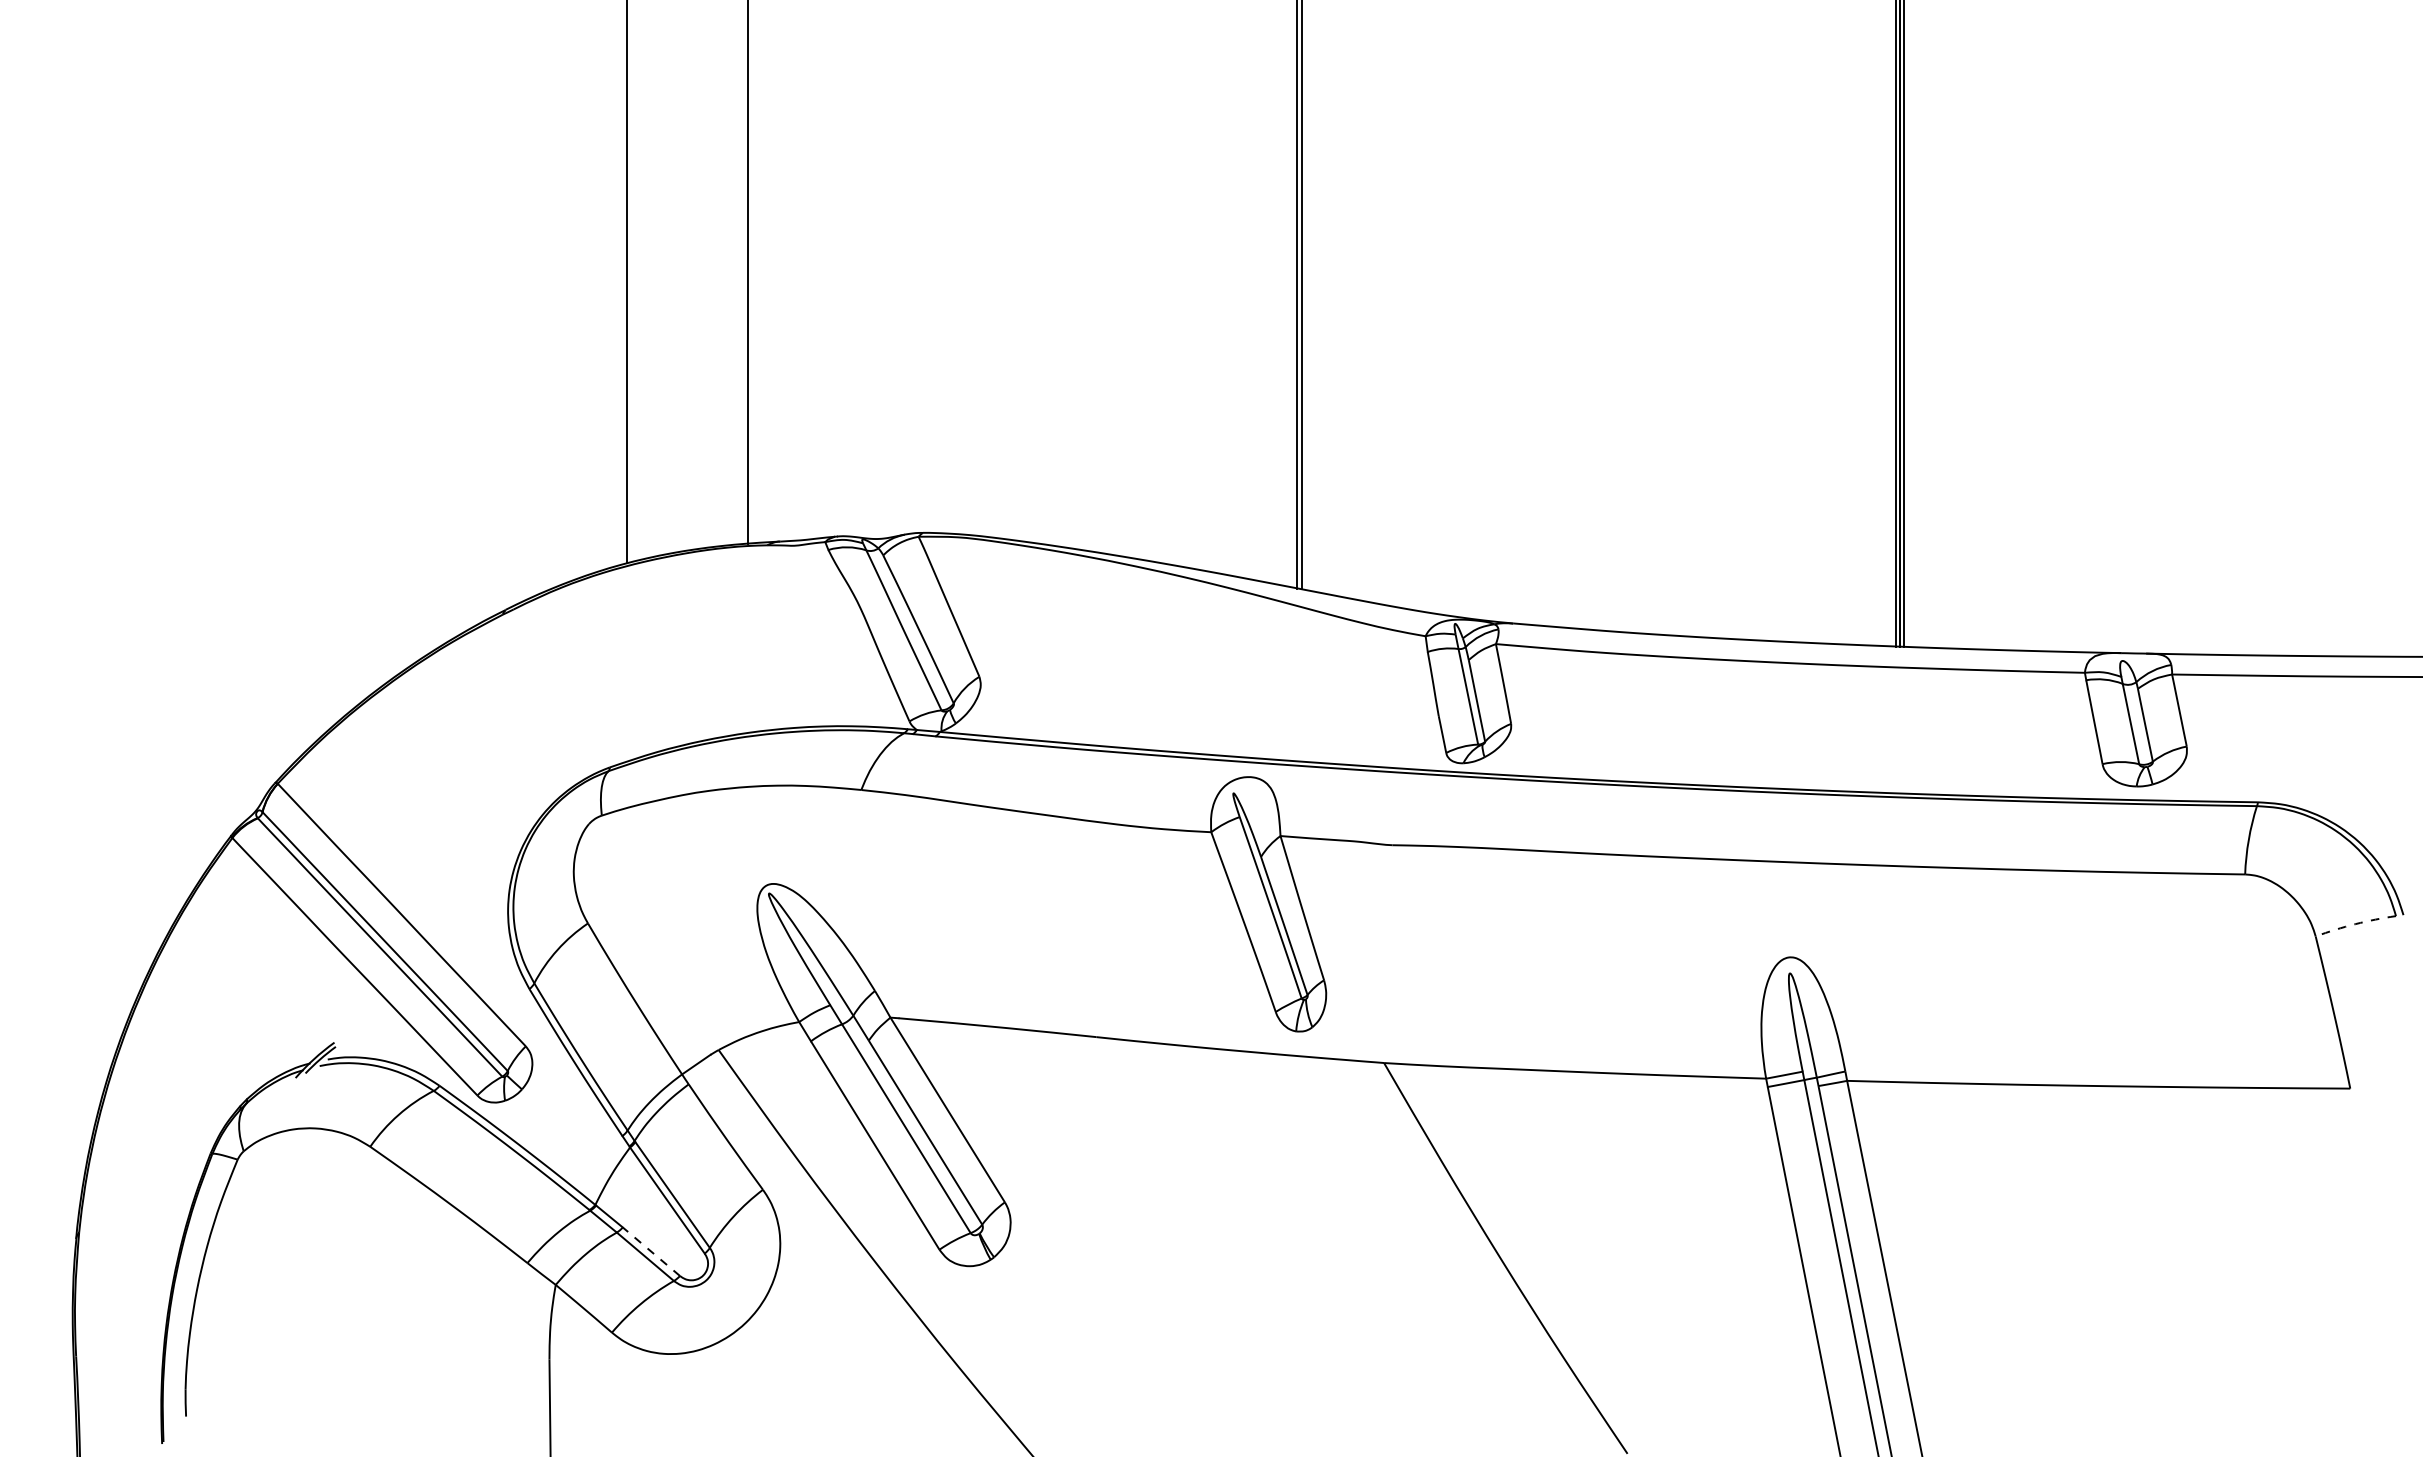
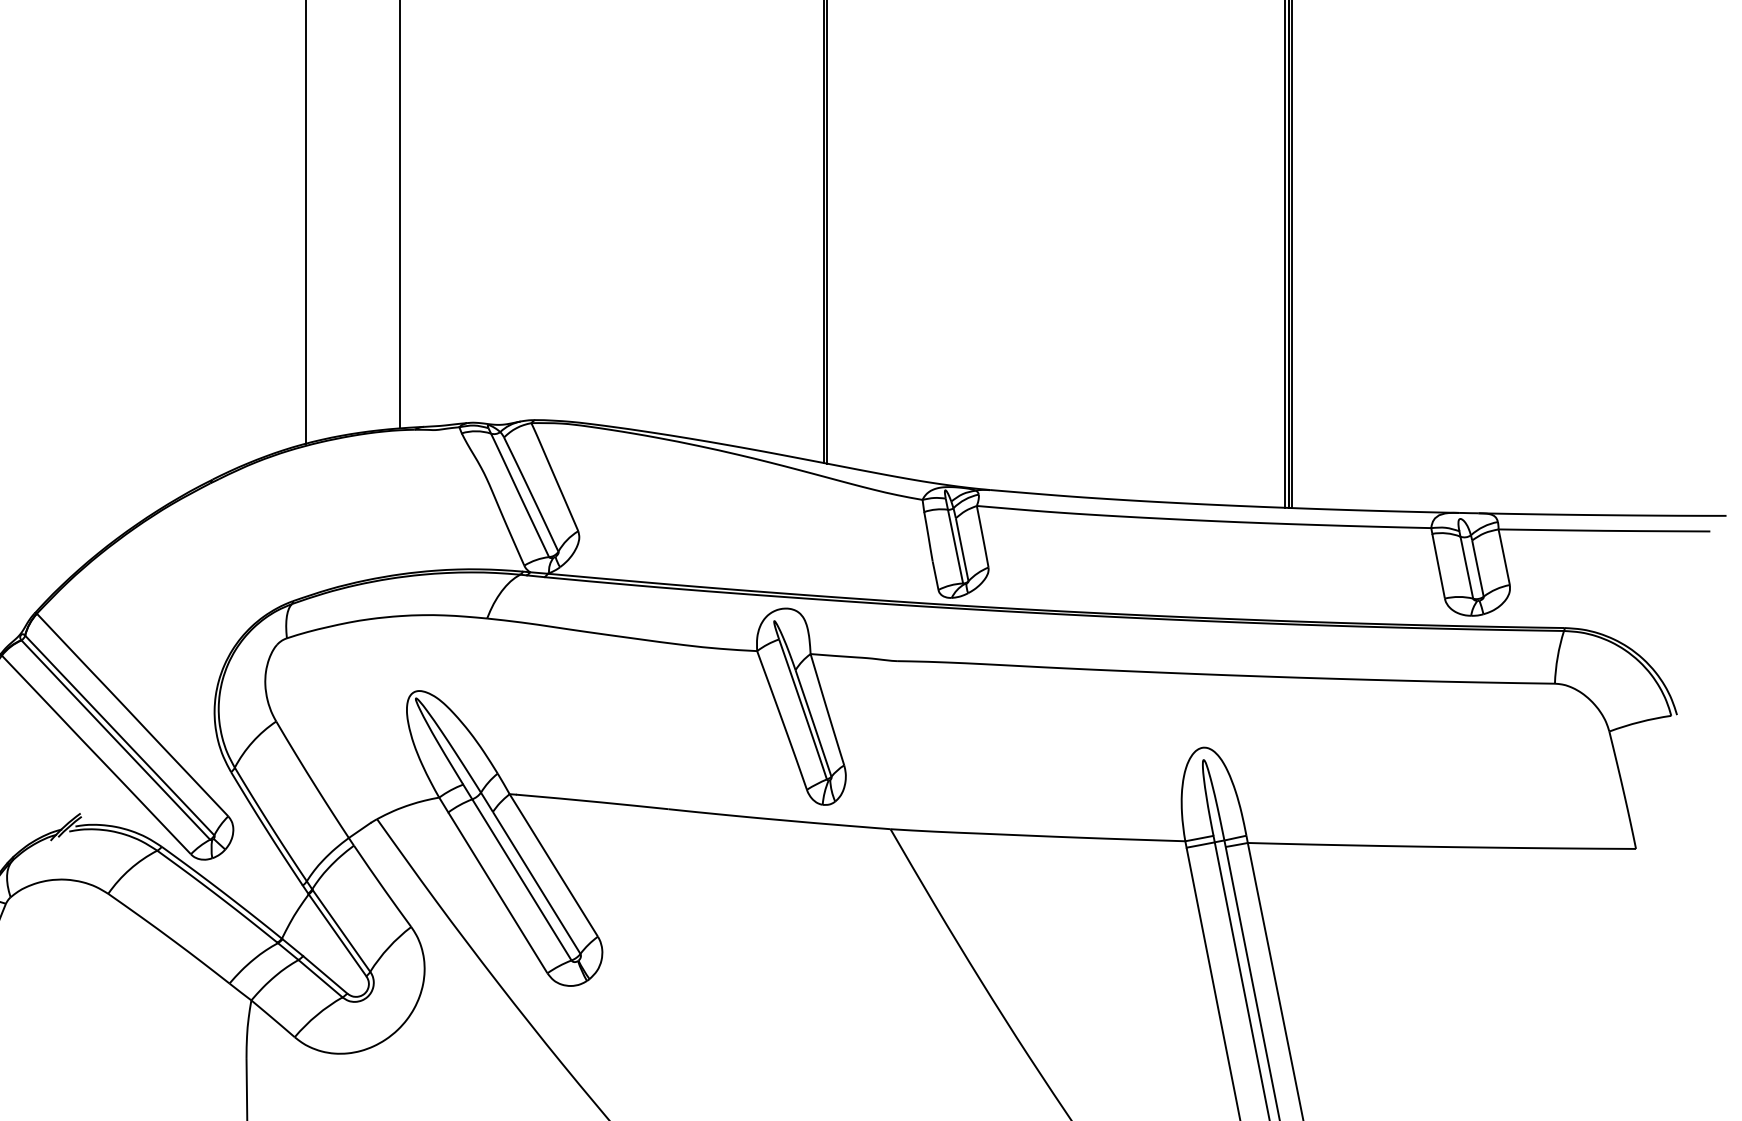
arc: (2355, 924) -> (1640, 722), dashed -> solid
line: (651, 1251) -> (325, 974), dashed -> solid

